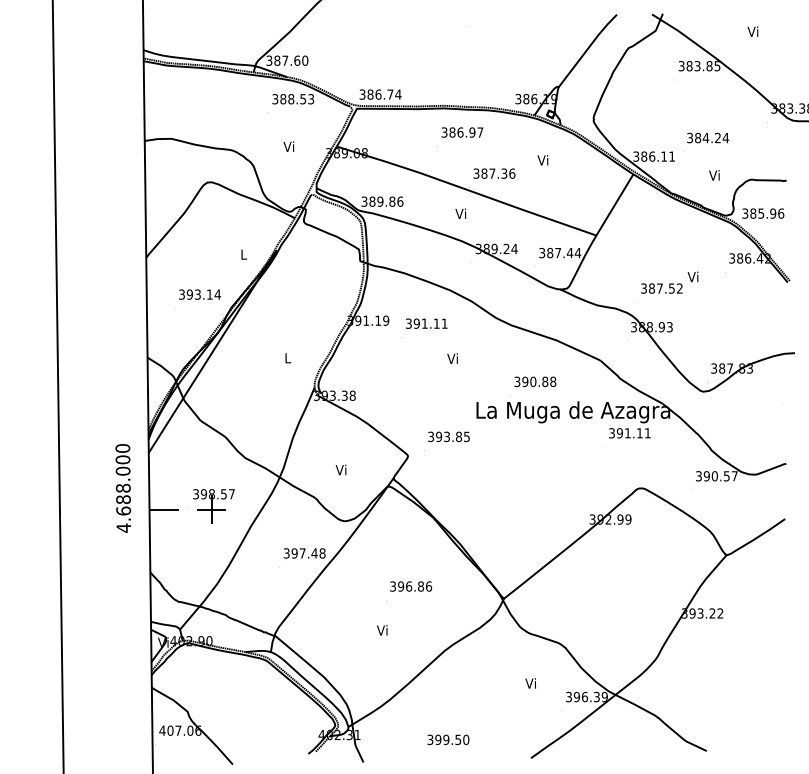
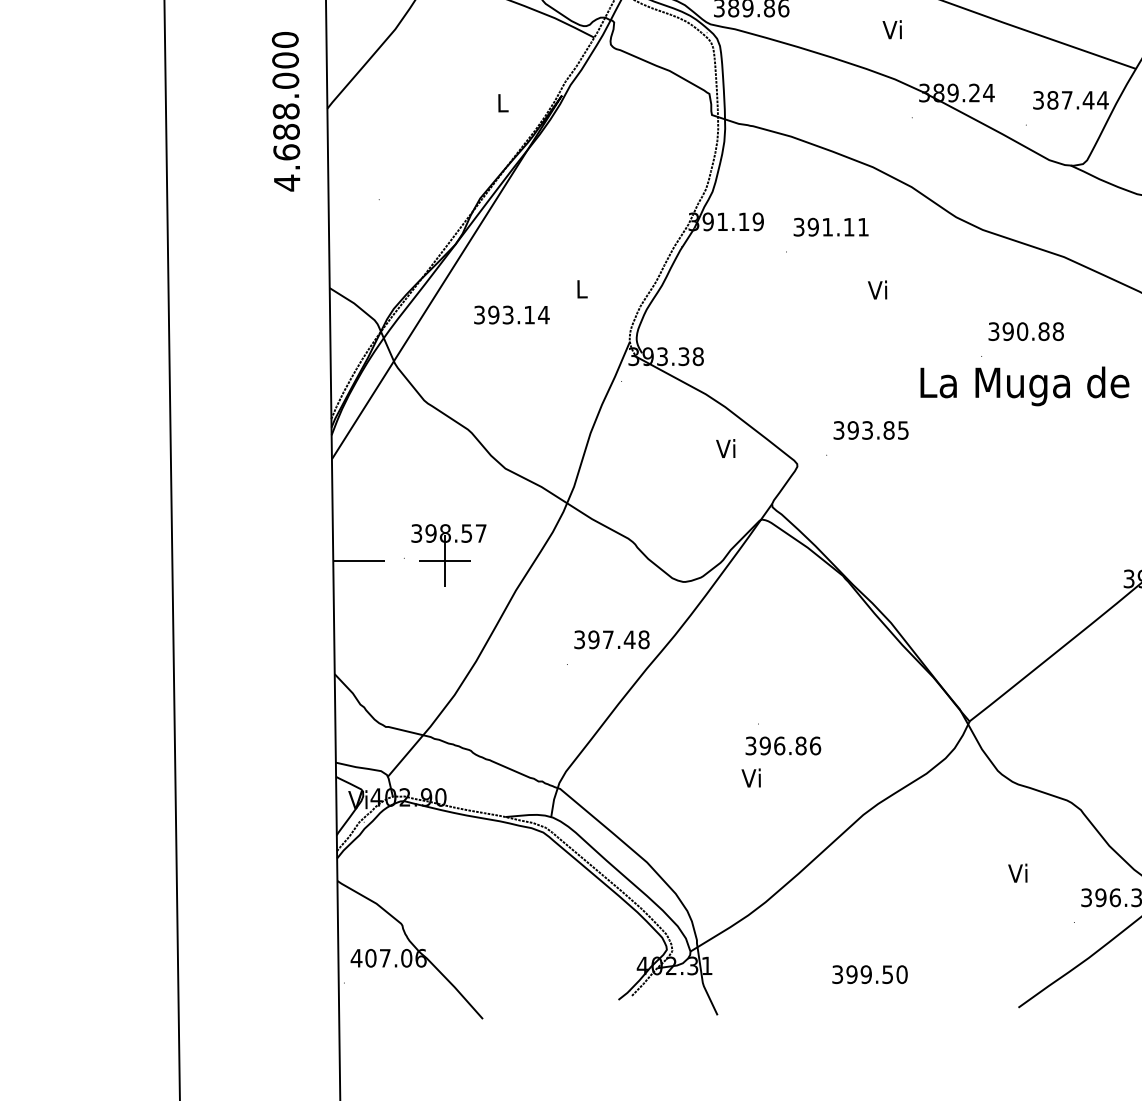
text: (200, 294) -> (512, 314), moved
text: (340, 469) -> (724, 447), moved
text: (123, 488) -> (286, 111), moved
text: (411, 586) -> (784, 745), moved

